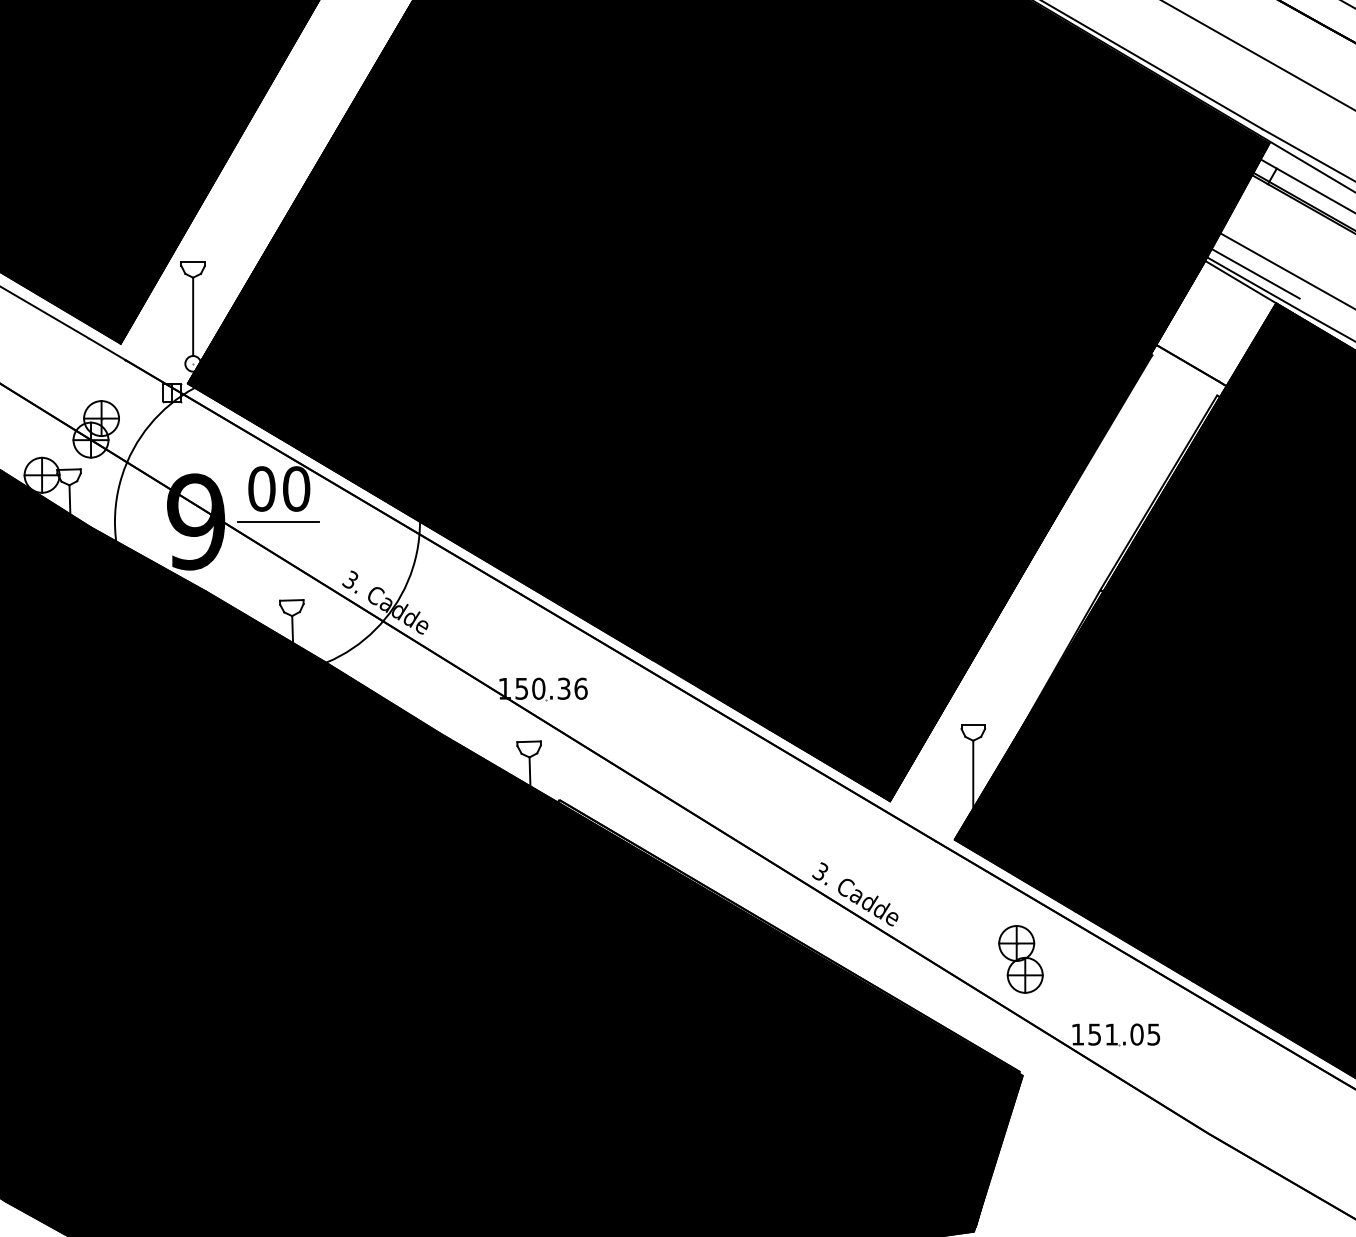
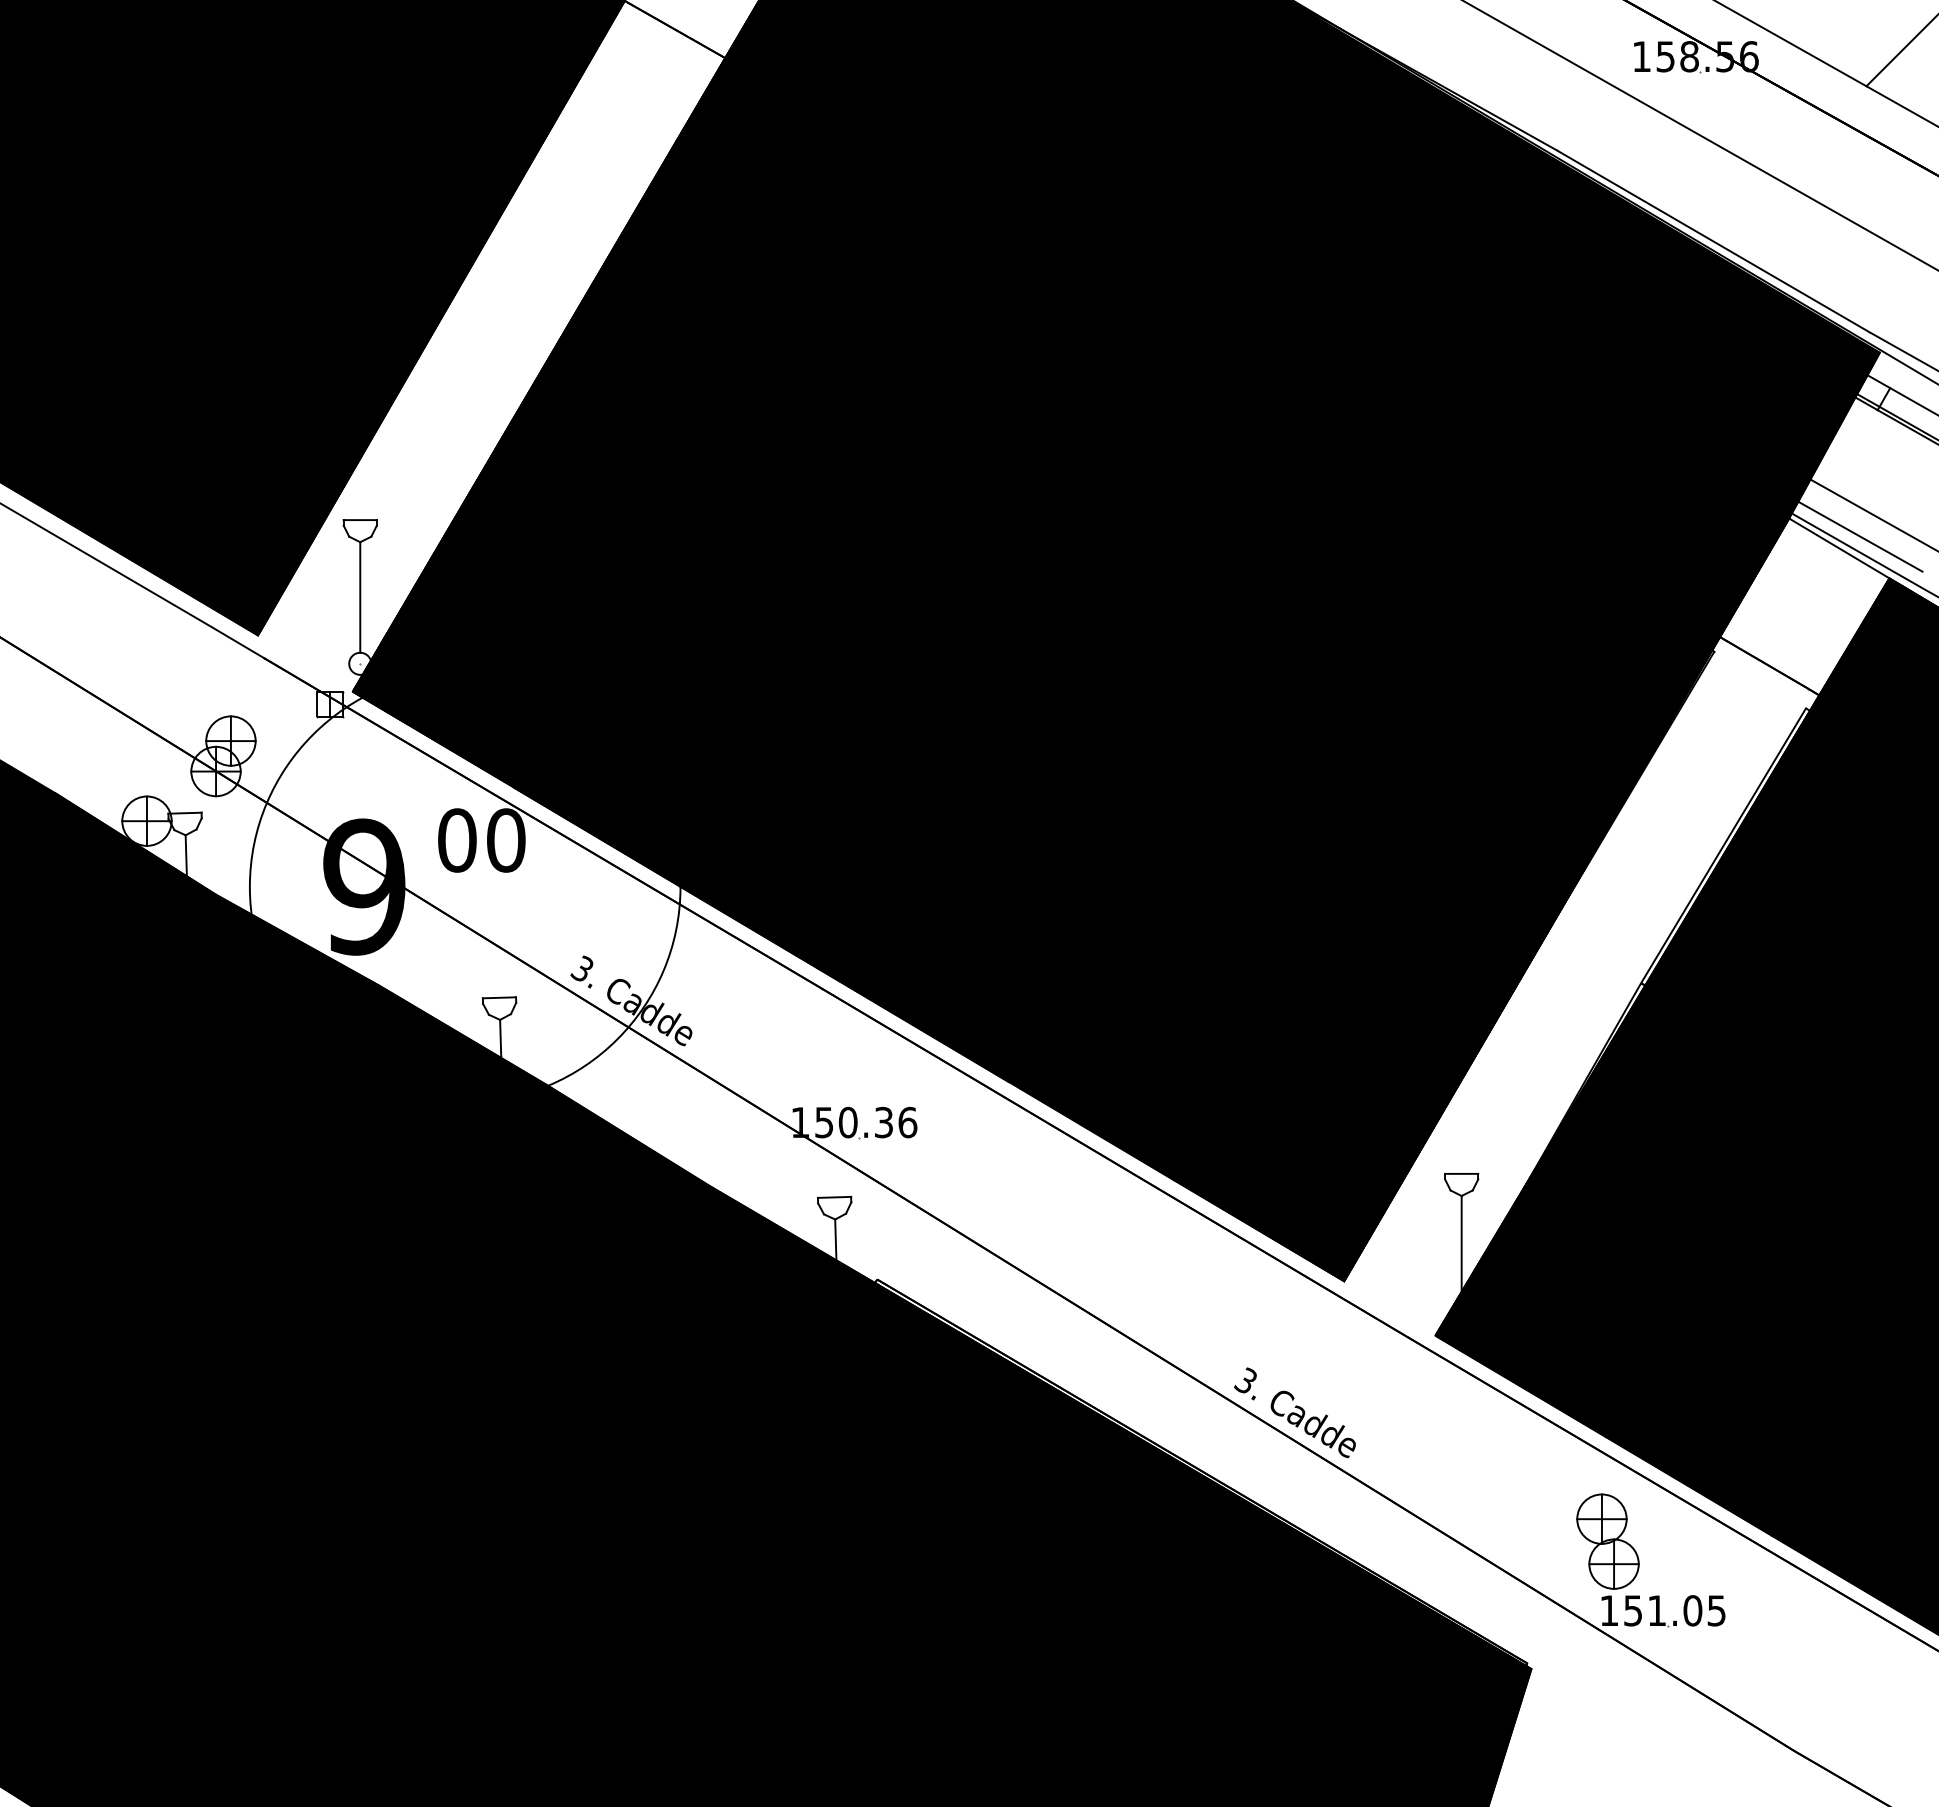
line: (278, 522) -> (480, 887), removed
part: (1020, 959) -> (1607, 1541), moved

